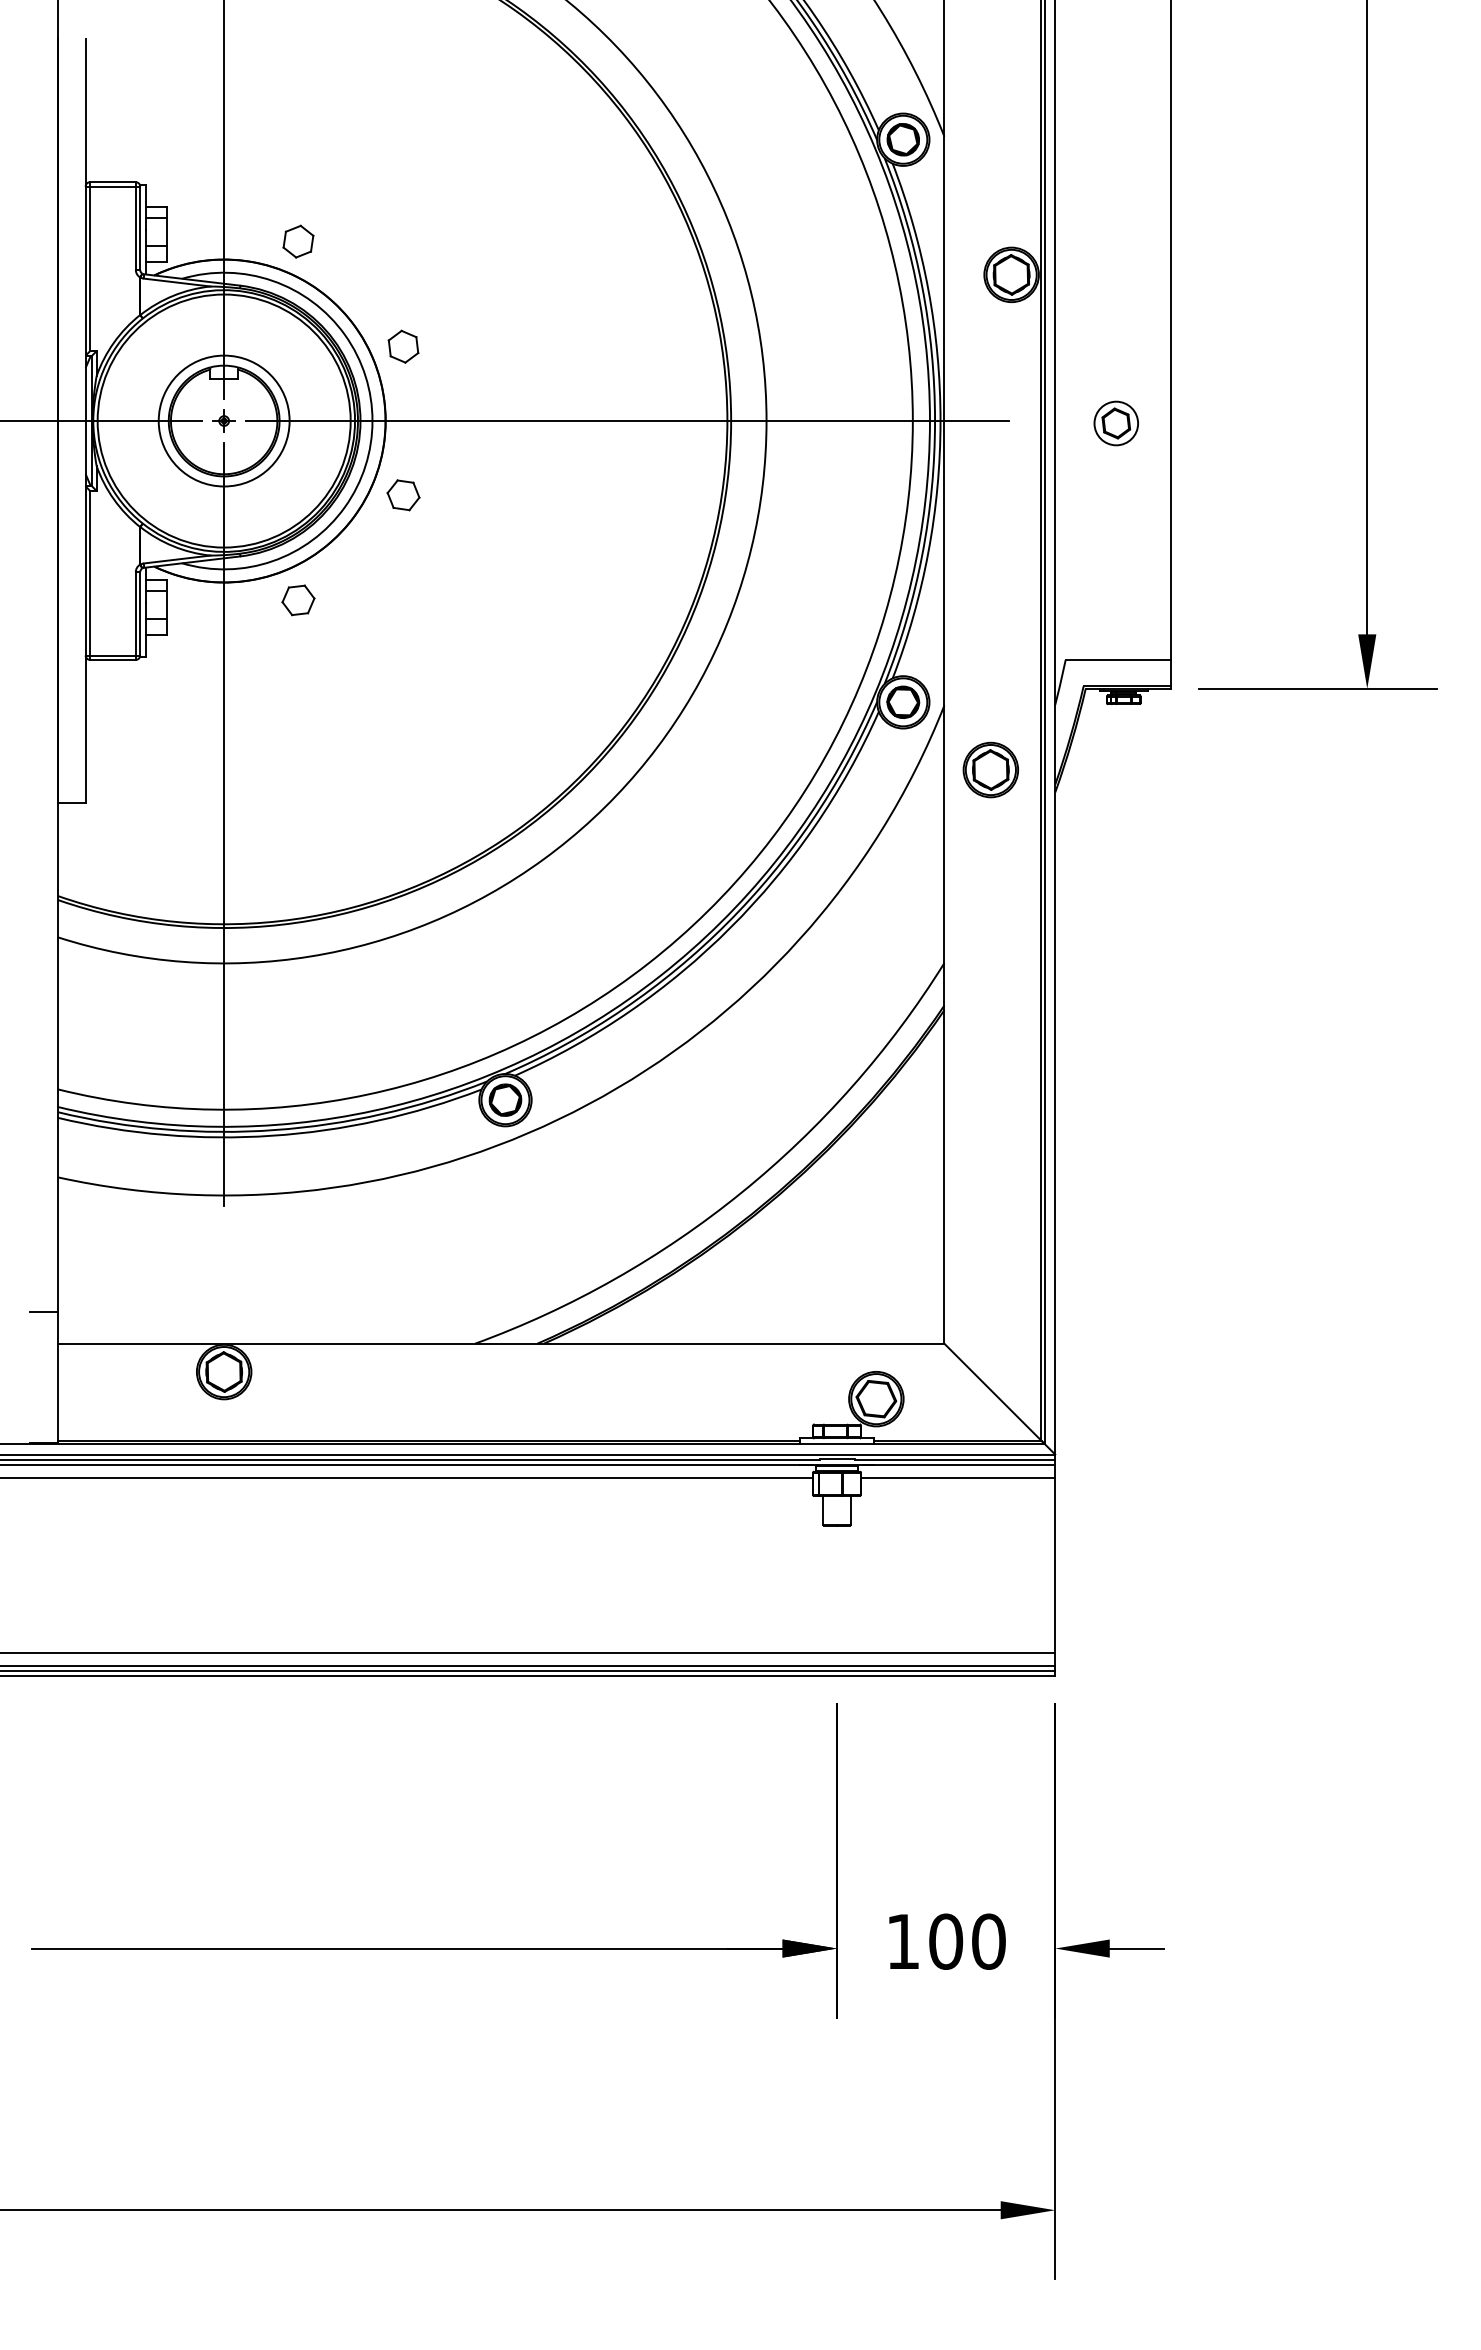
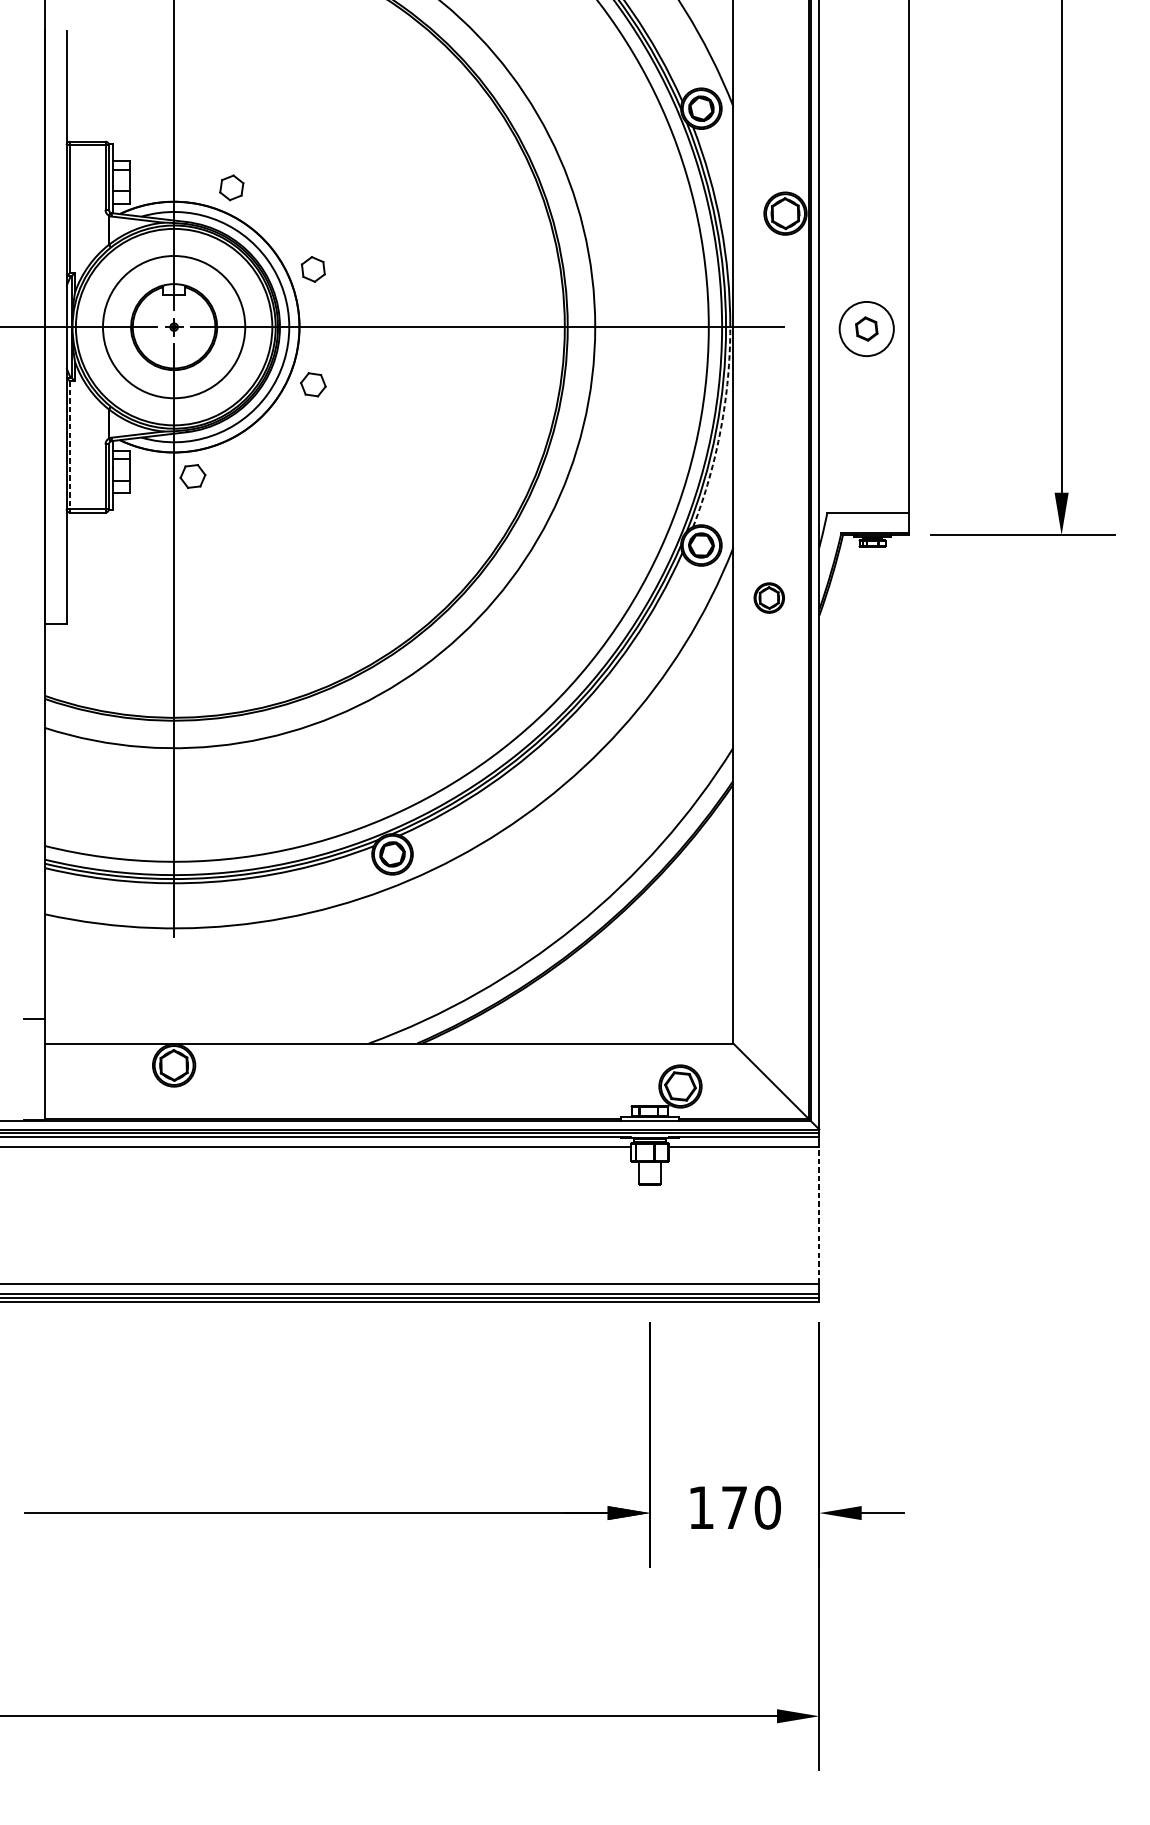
circle: (223, 420) -> (173, 326), size x1.4
circle: (1116, 423) -> (866, 329), size x1.6
arc: (928, 551) -> (720, 428), solid -> dashed
line: (90, 573) -> (70, 445), solid -> dashed
part: (298, 600) -> (193, 476), moved
part: (990, 769) -> (769, 597), size x0.7
line: (1055, 1565) -> (819, 1215), solid -> dashed
text: (946, 1941) -> (734, 1507), 100 -> 170

